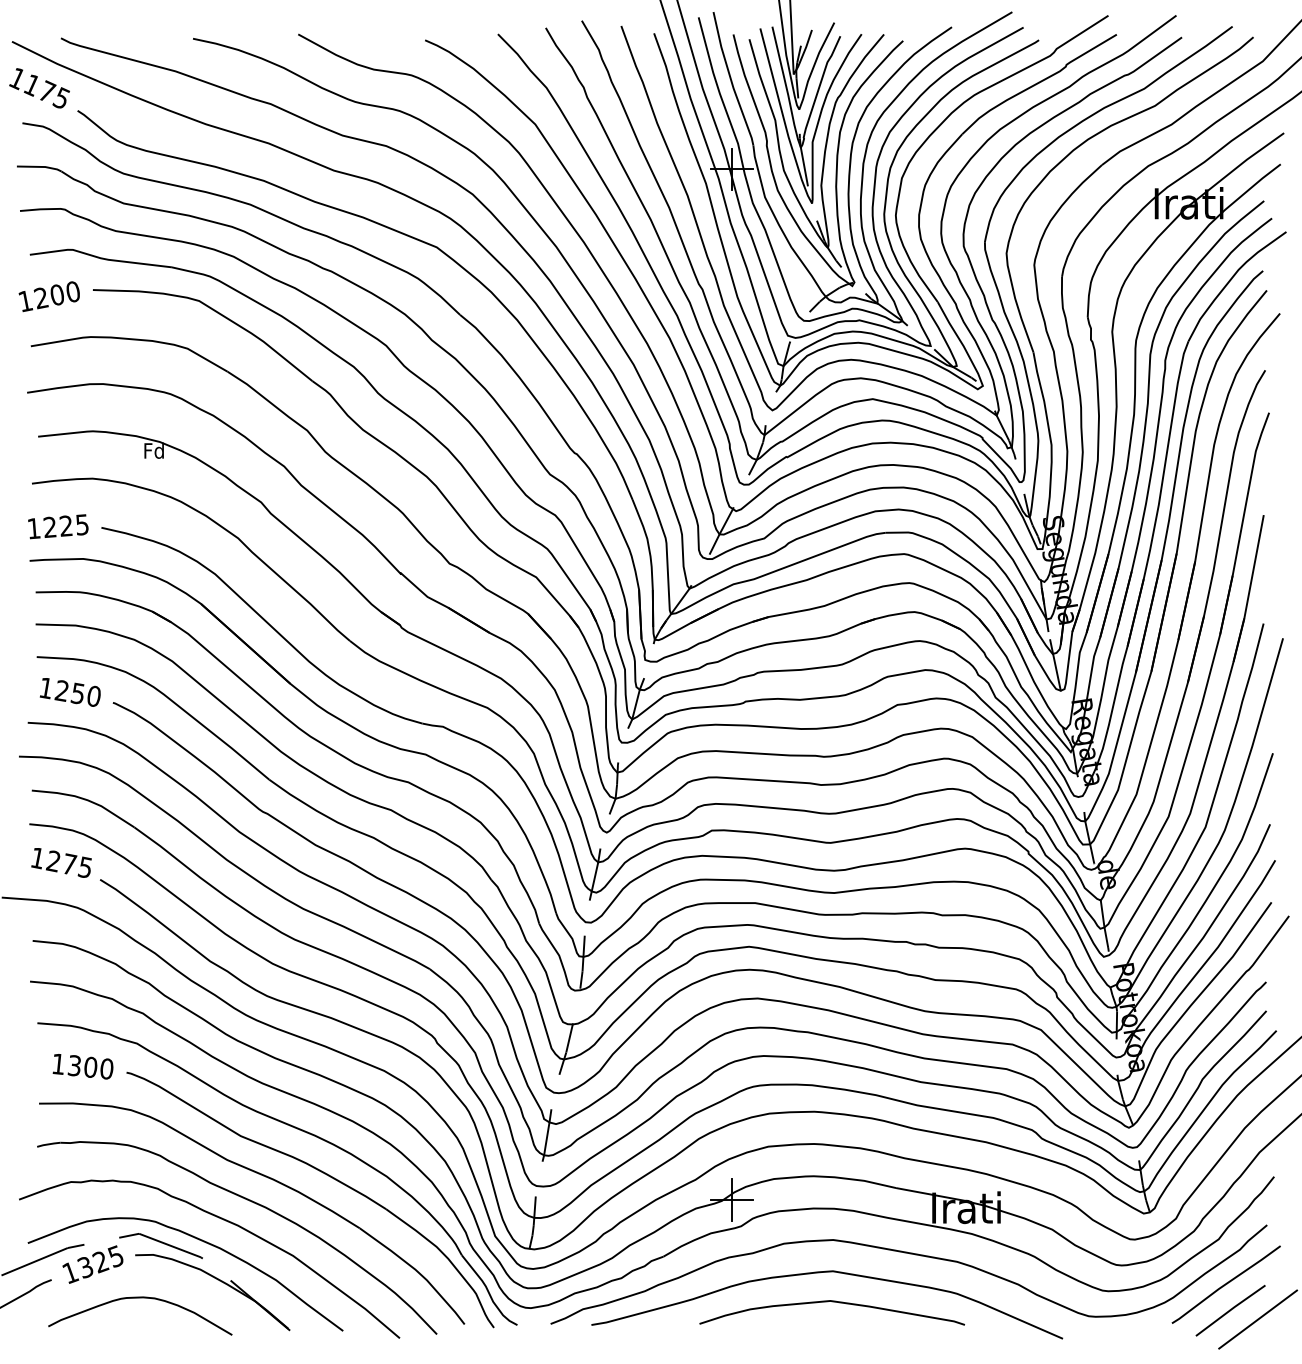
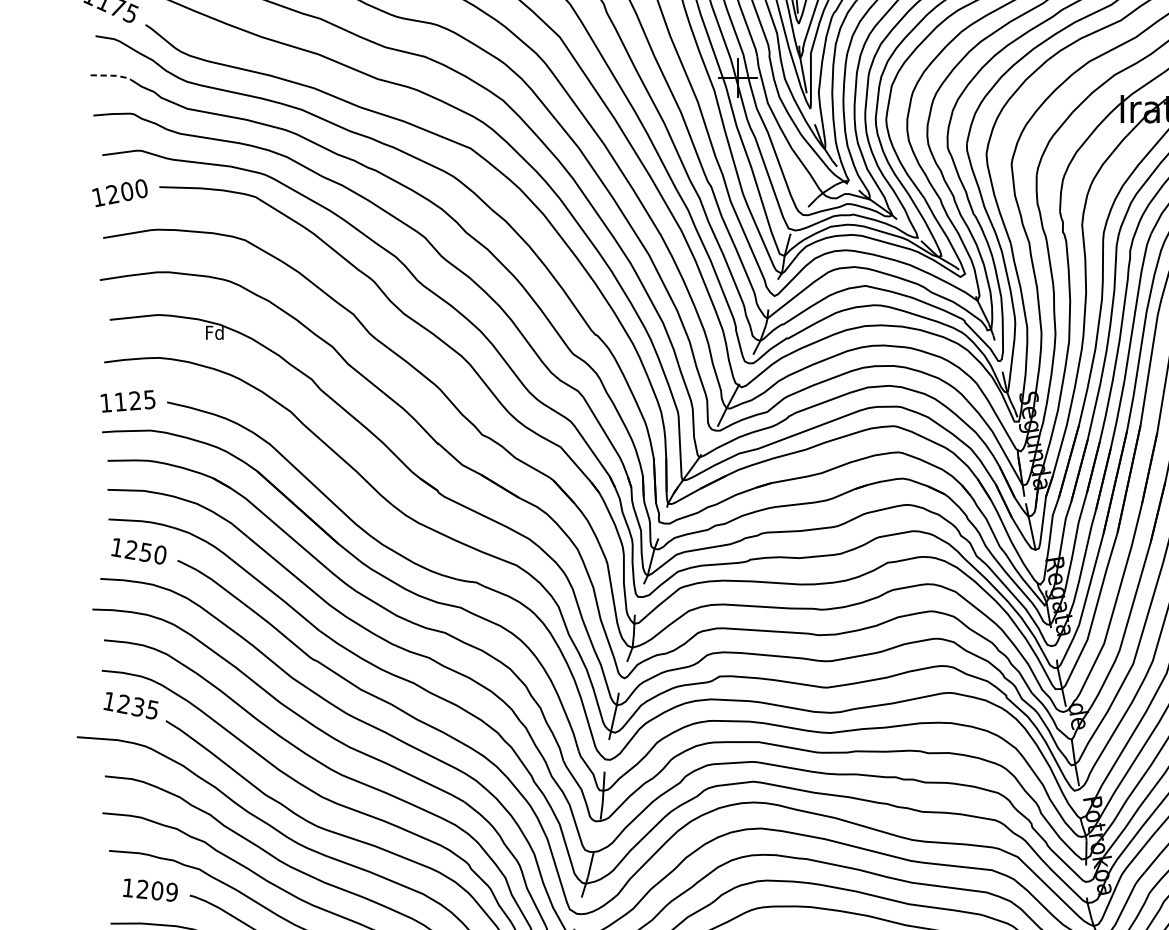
line: (41, 166) -> (112, 75), solid -> dashed
text: (49, 526) -> (120, 401), 1225 -> 1125
text: (69, 863) -> (138, 706), 1275 -> 1235
text: (90, 1067) -> (157, 890), 1300 -> 1209

